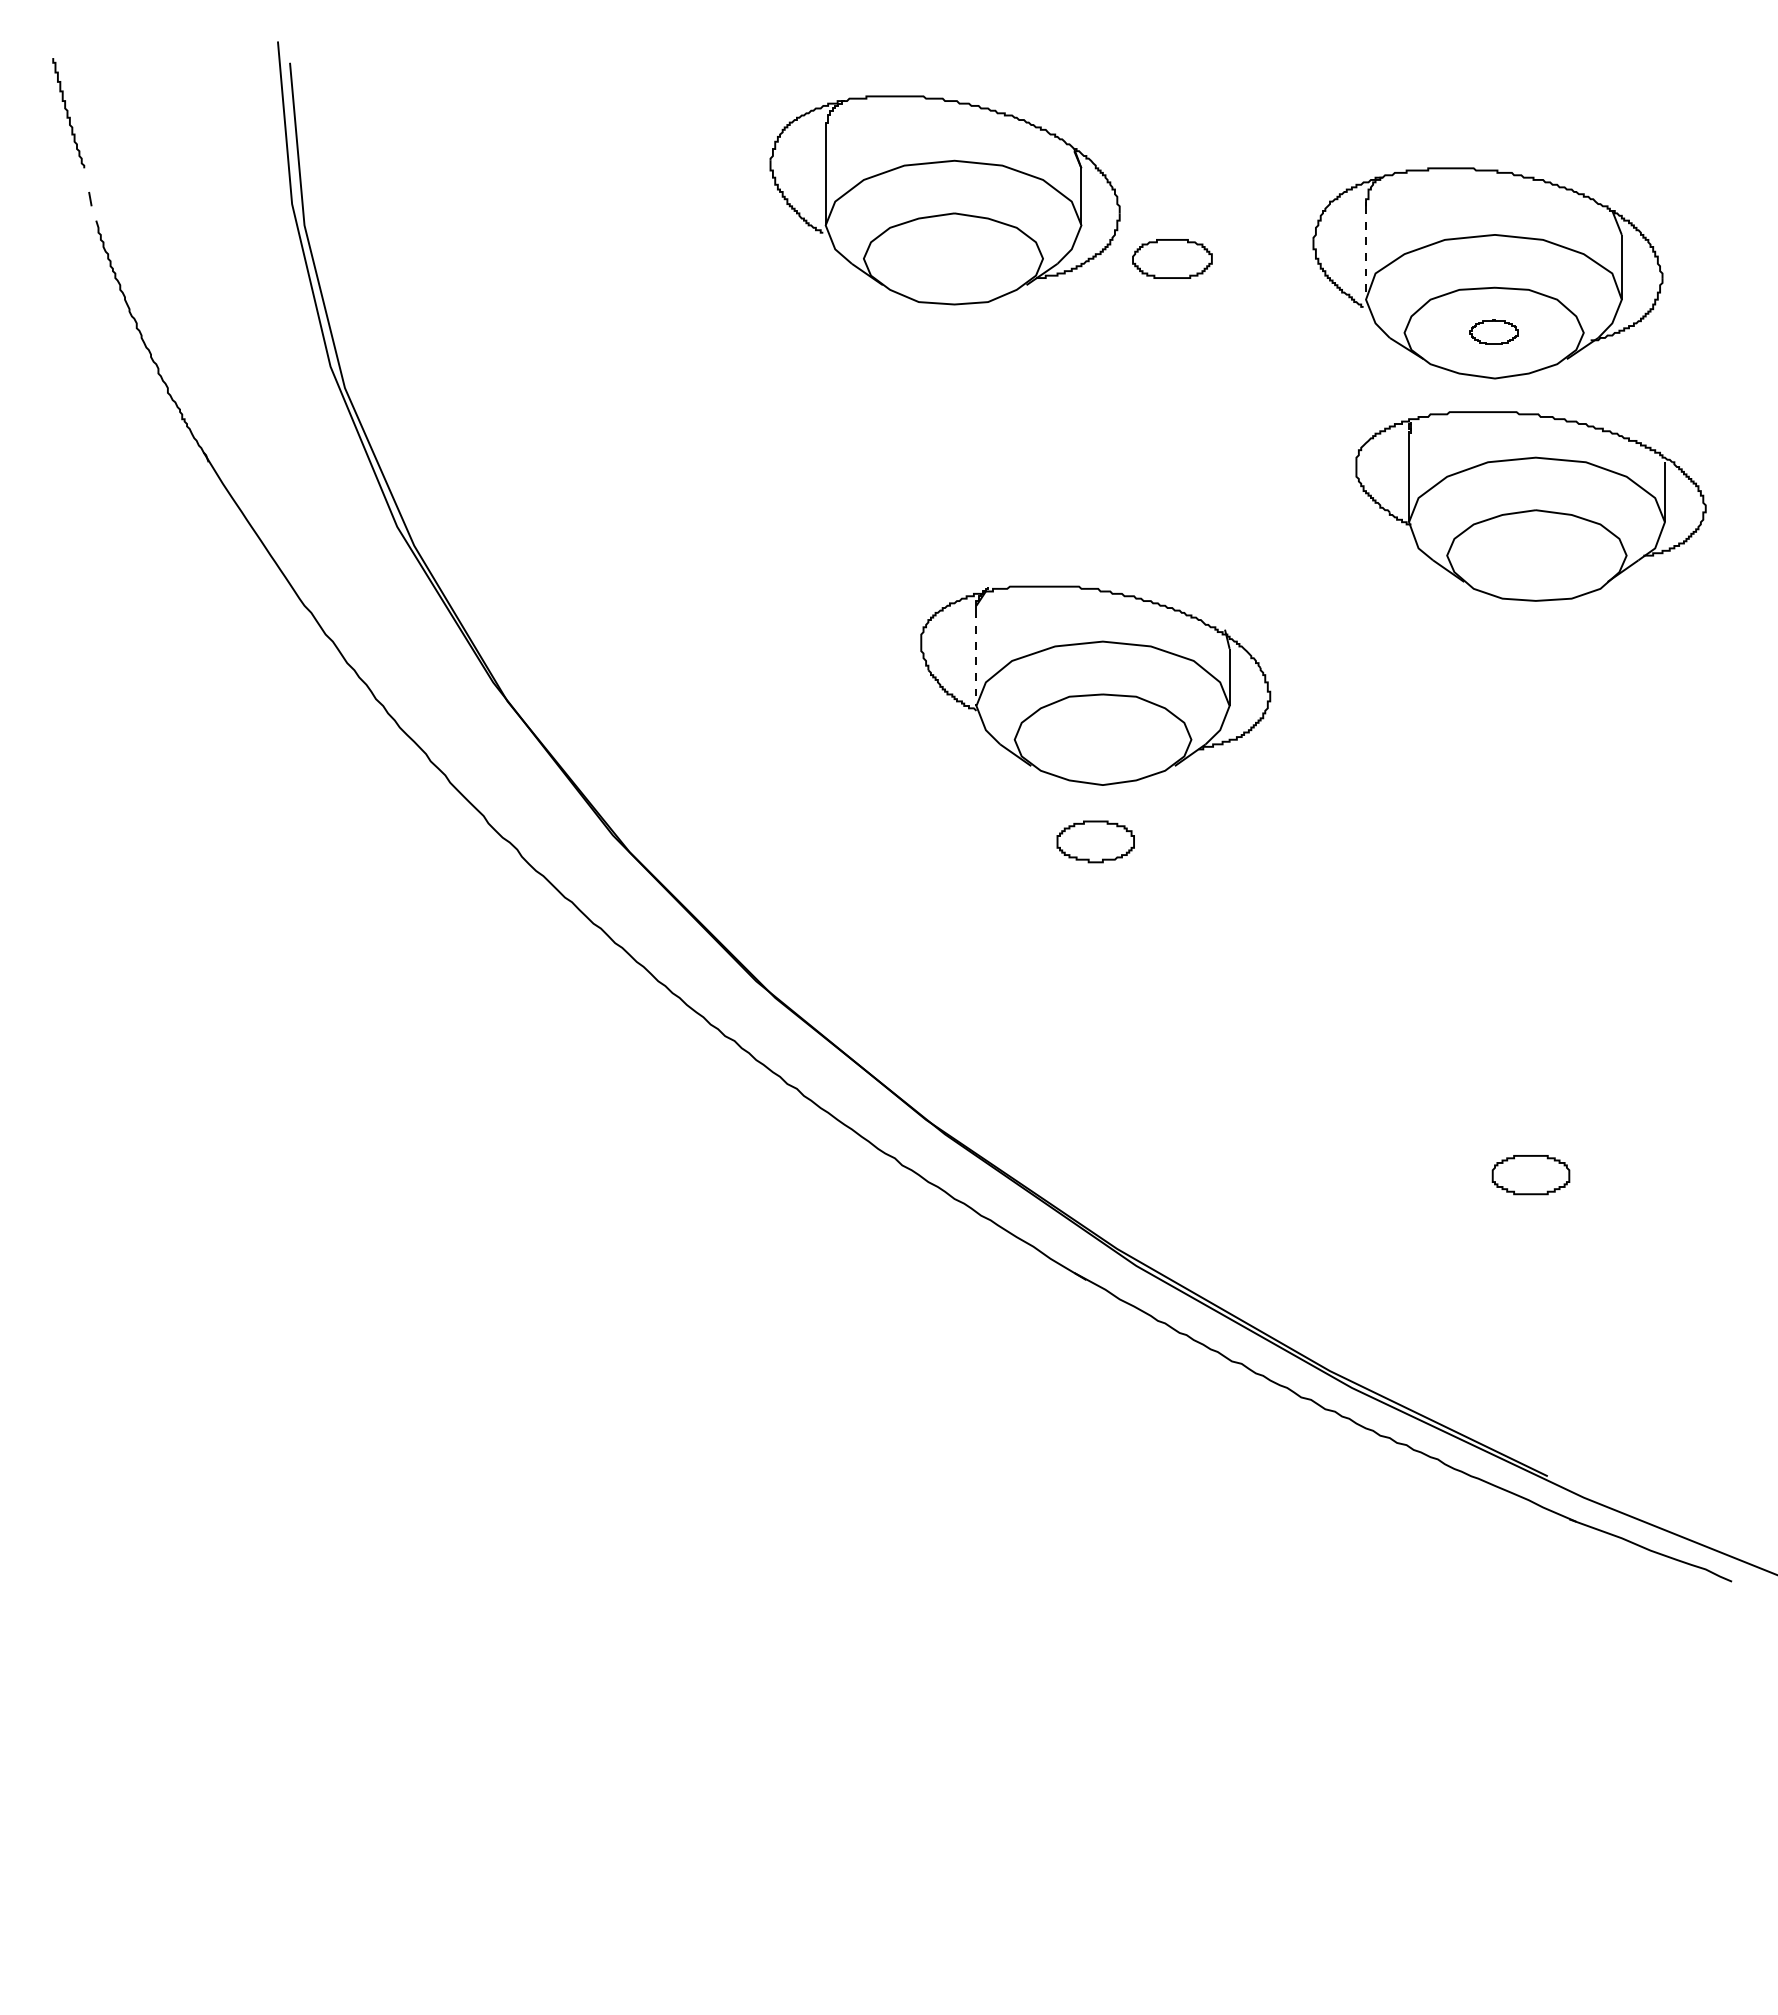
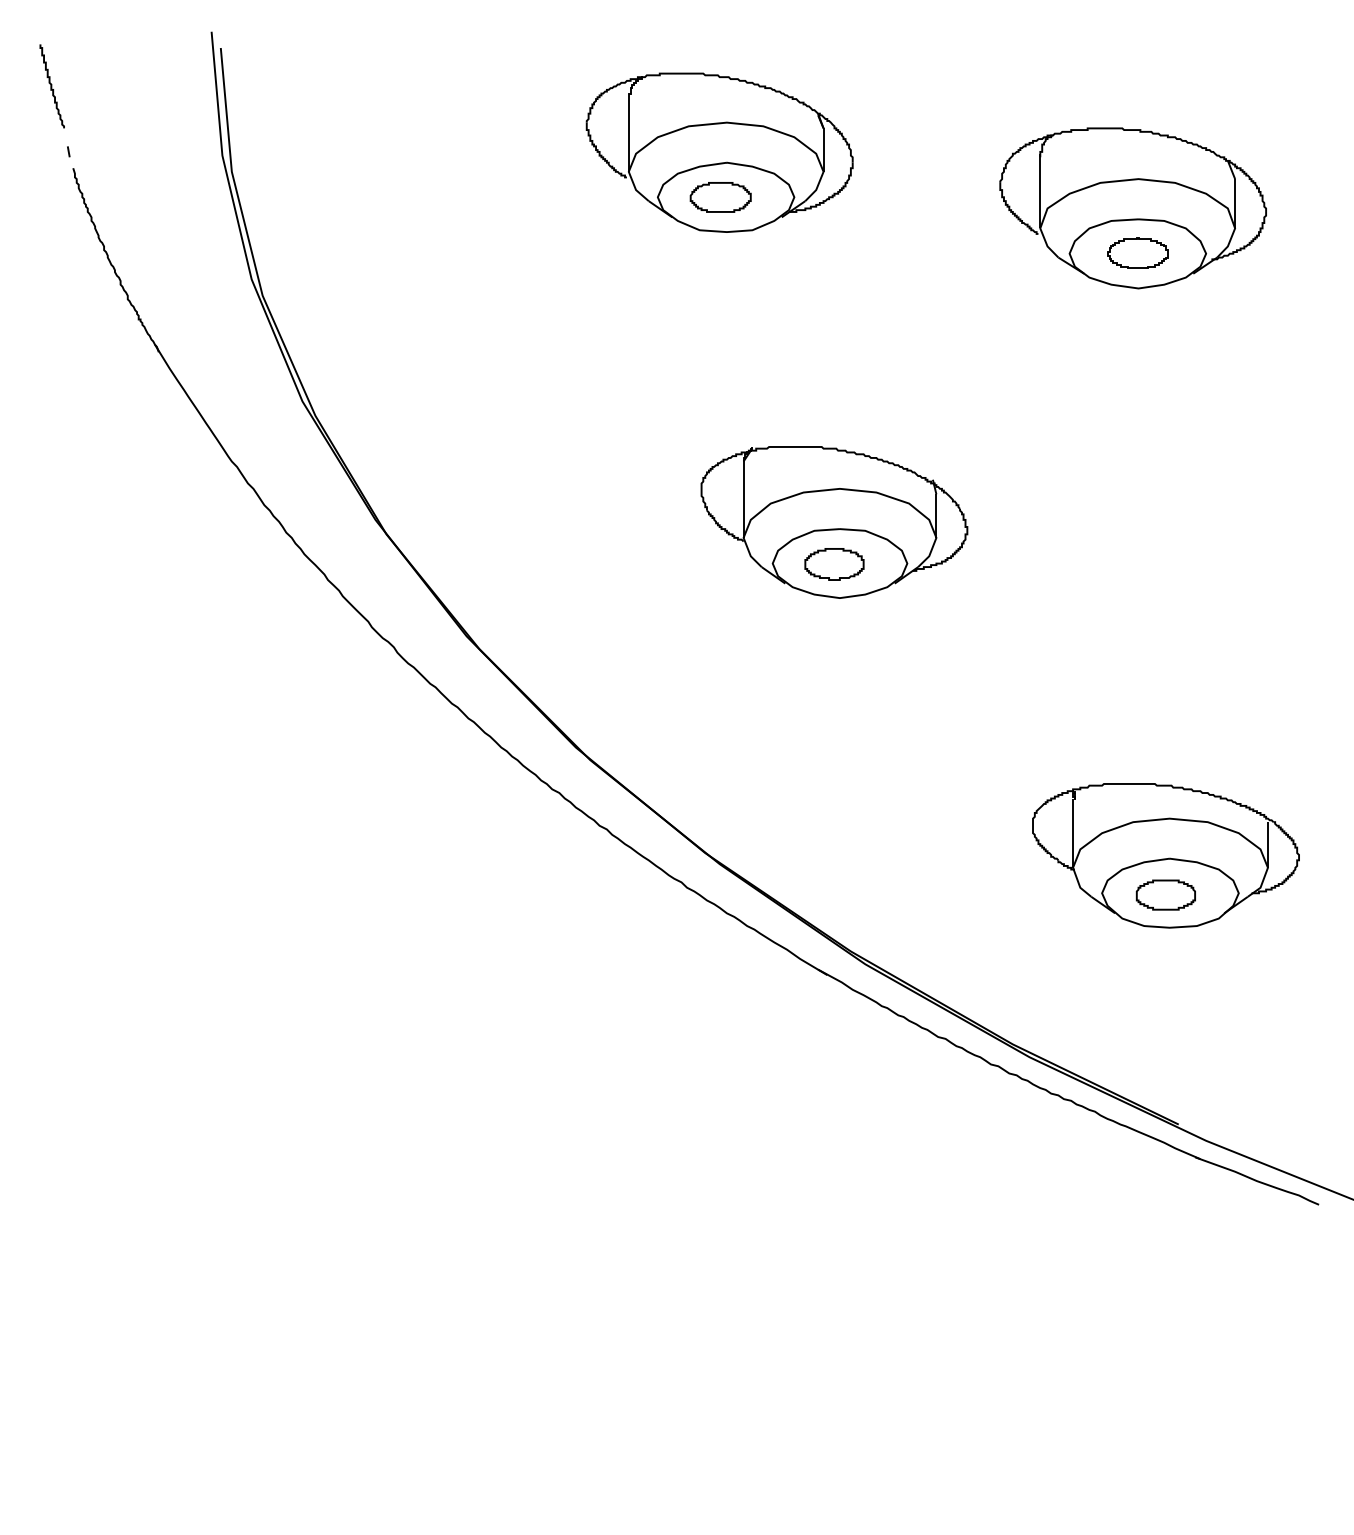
line: (1366, 252) -> (1040, 192), dashed -> solid
part: (1172, 258) -> (720, 197), moved
part: (1493, 331) -> (1137, 252), size x1.67
part: (1530, 506) -> (1165, 855), moved
line: (976, 658) -> (743, 501), dashed -> solid
part: (1095, 841) -> (834, 564), moved

